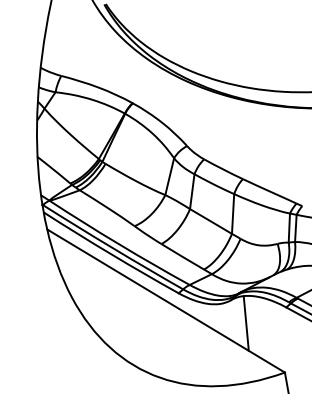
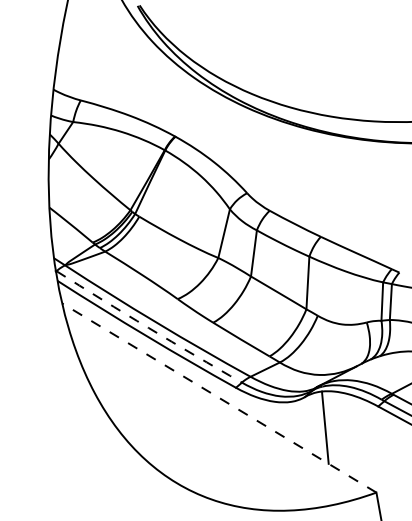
arc: (112, 247) -> (148, 327), solid -> dashed
line: (165, 300) -> (218, 397), solid -> dashed

